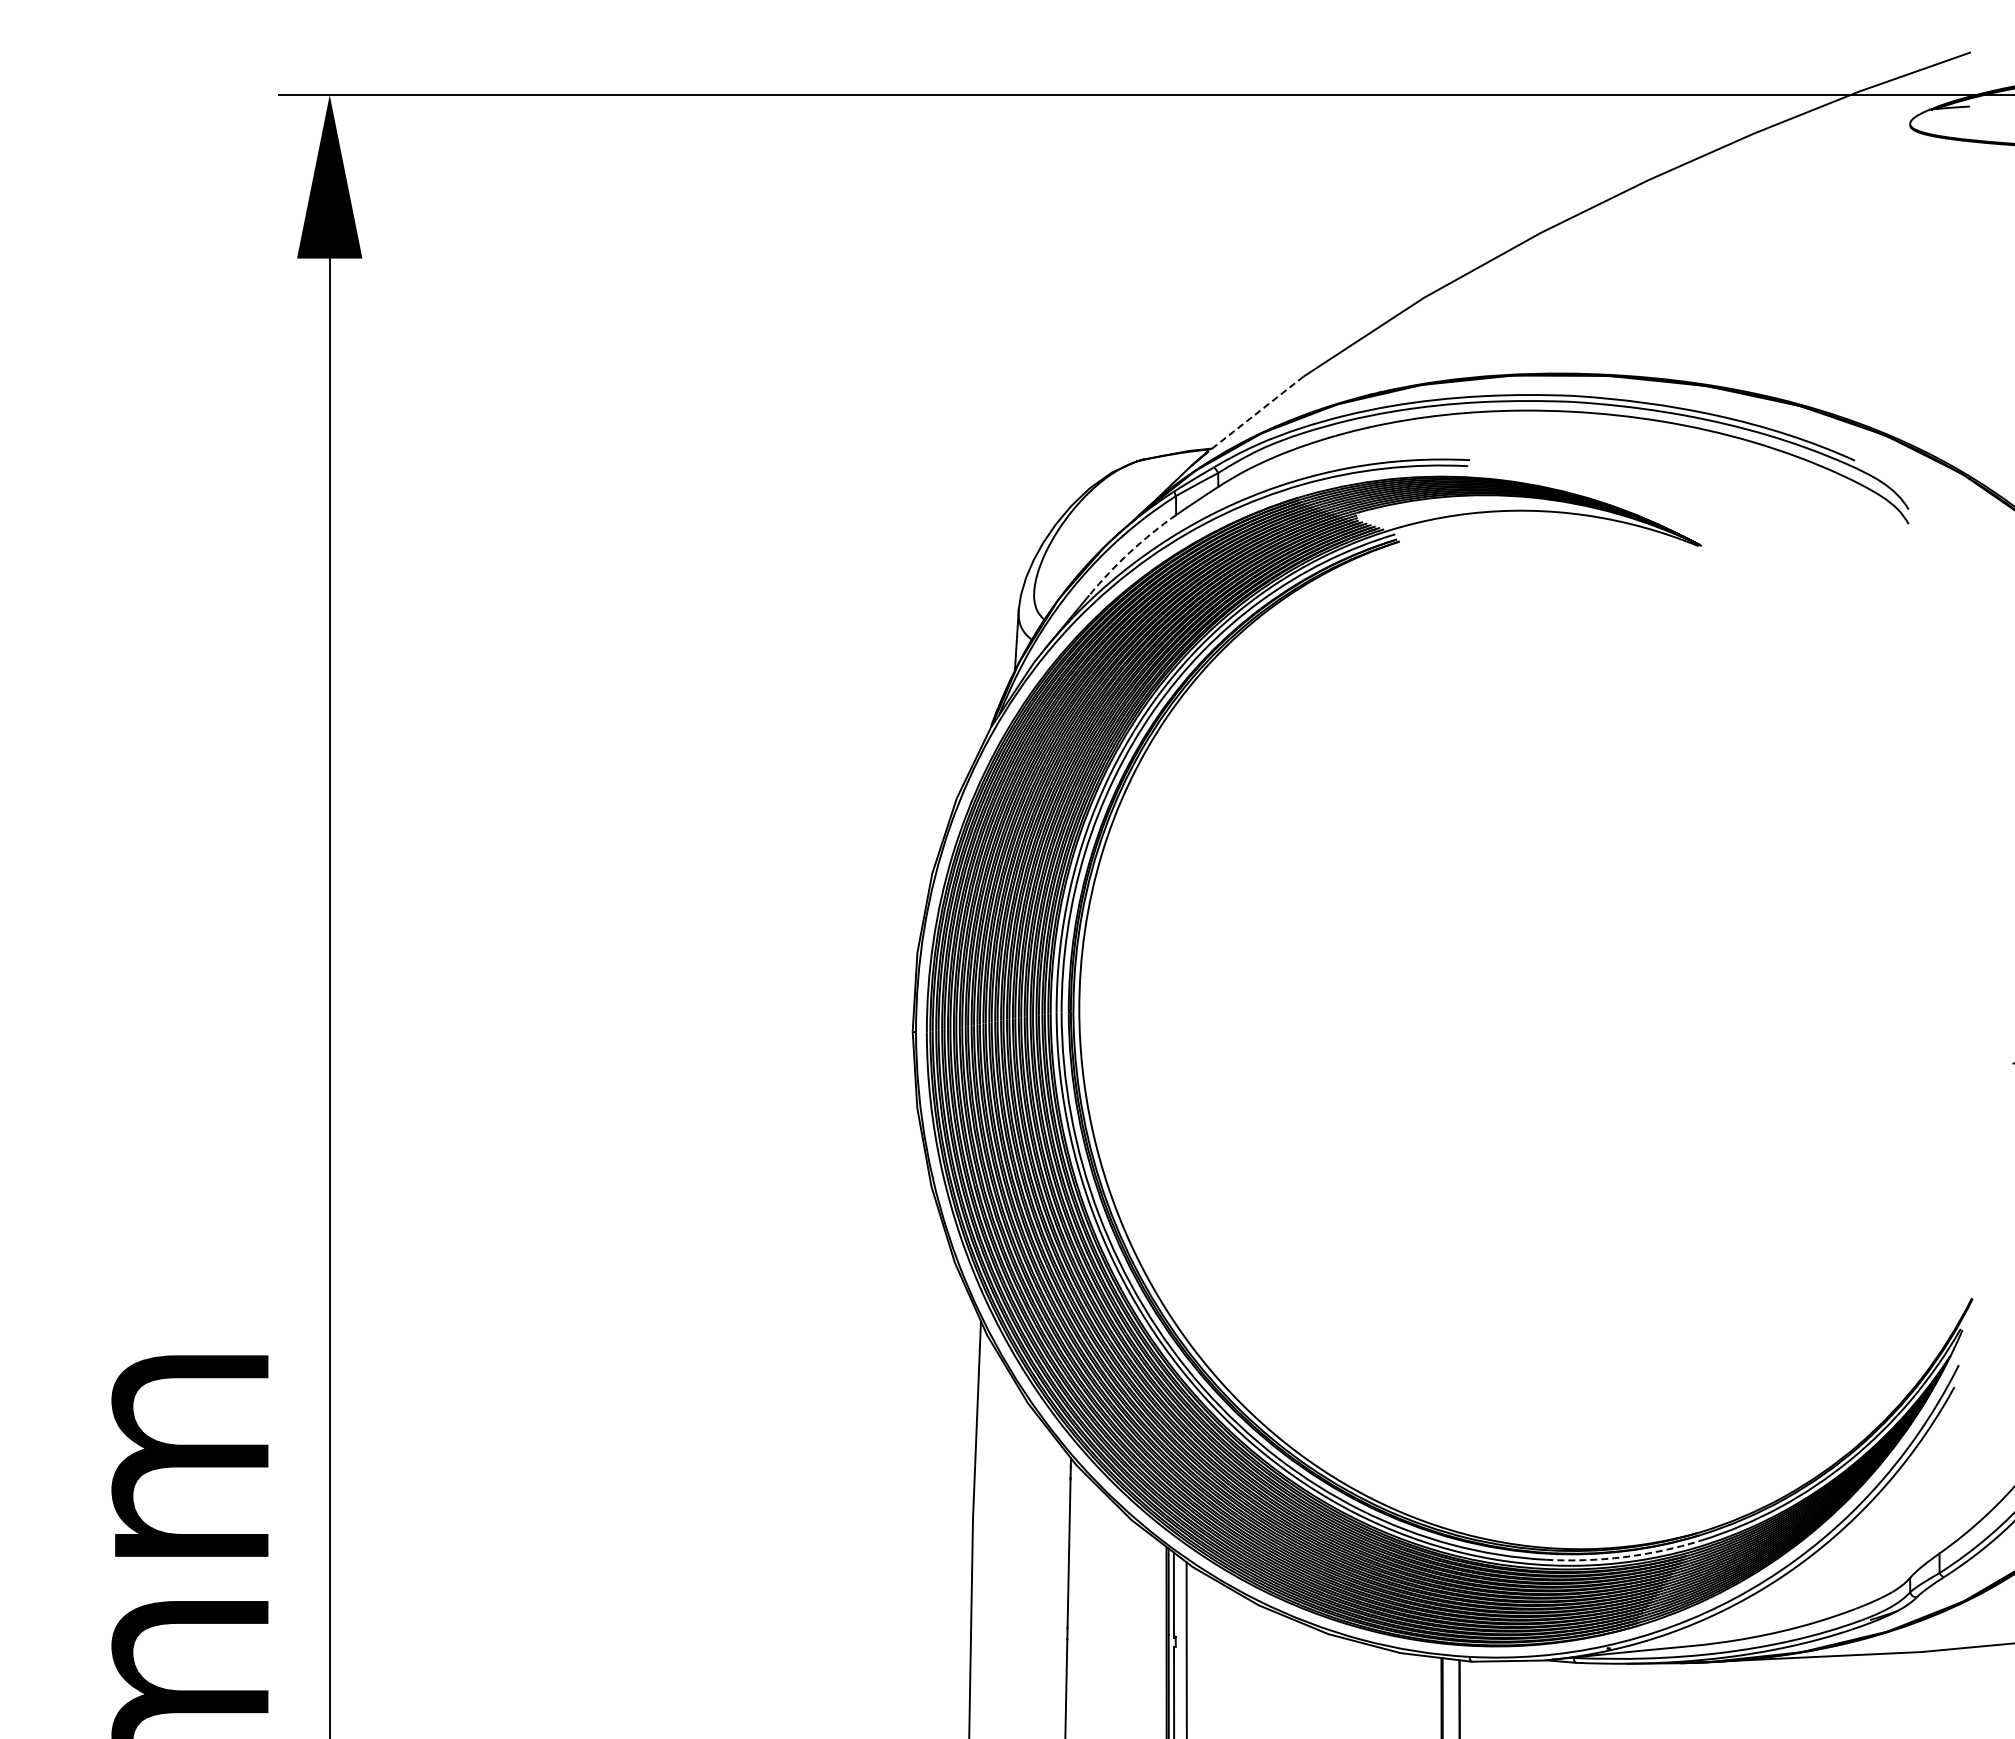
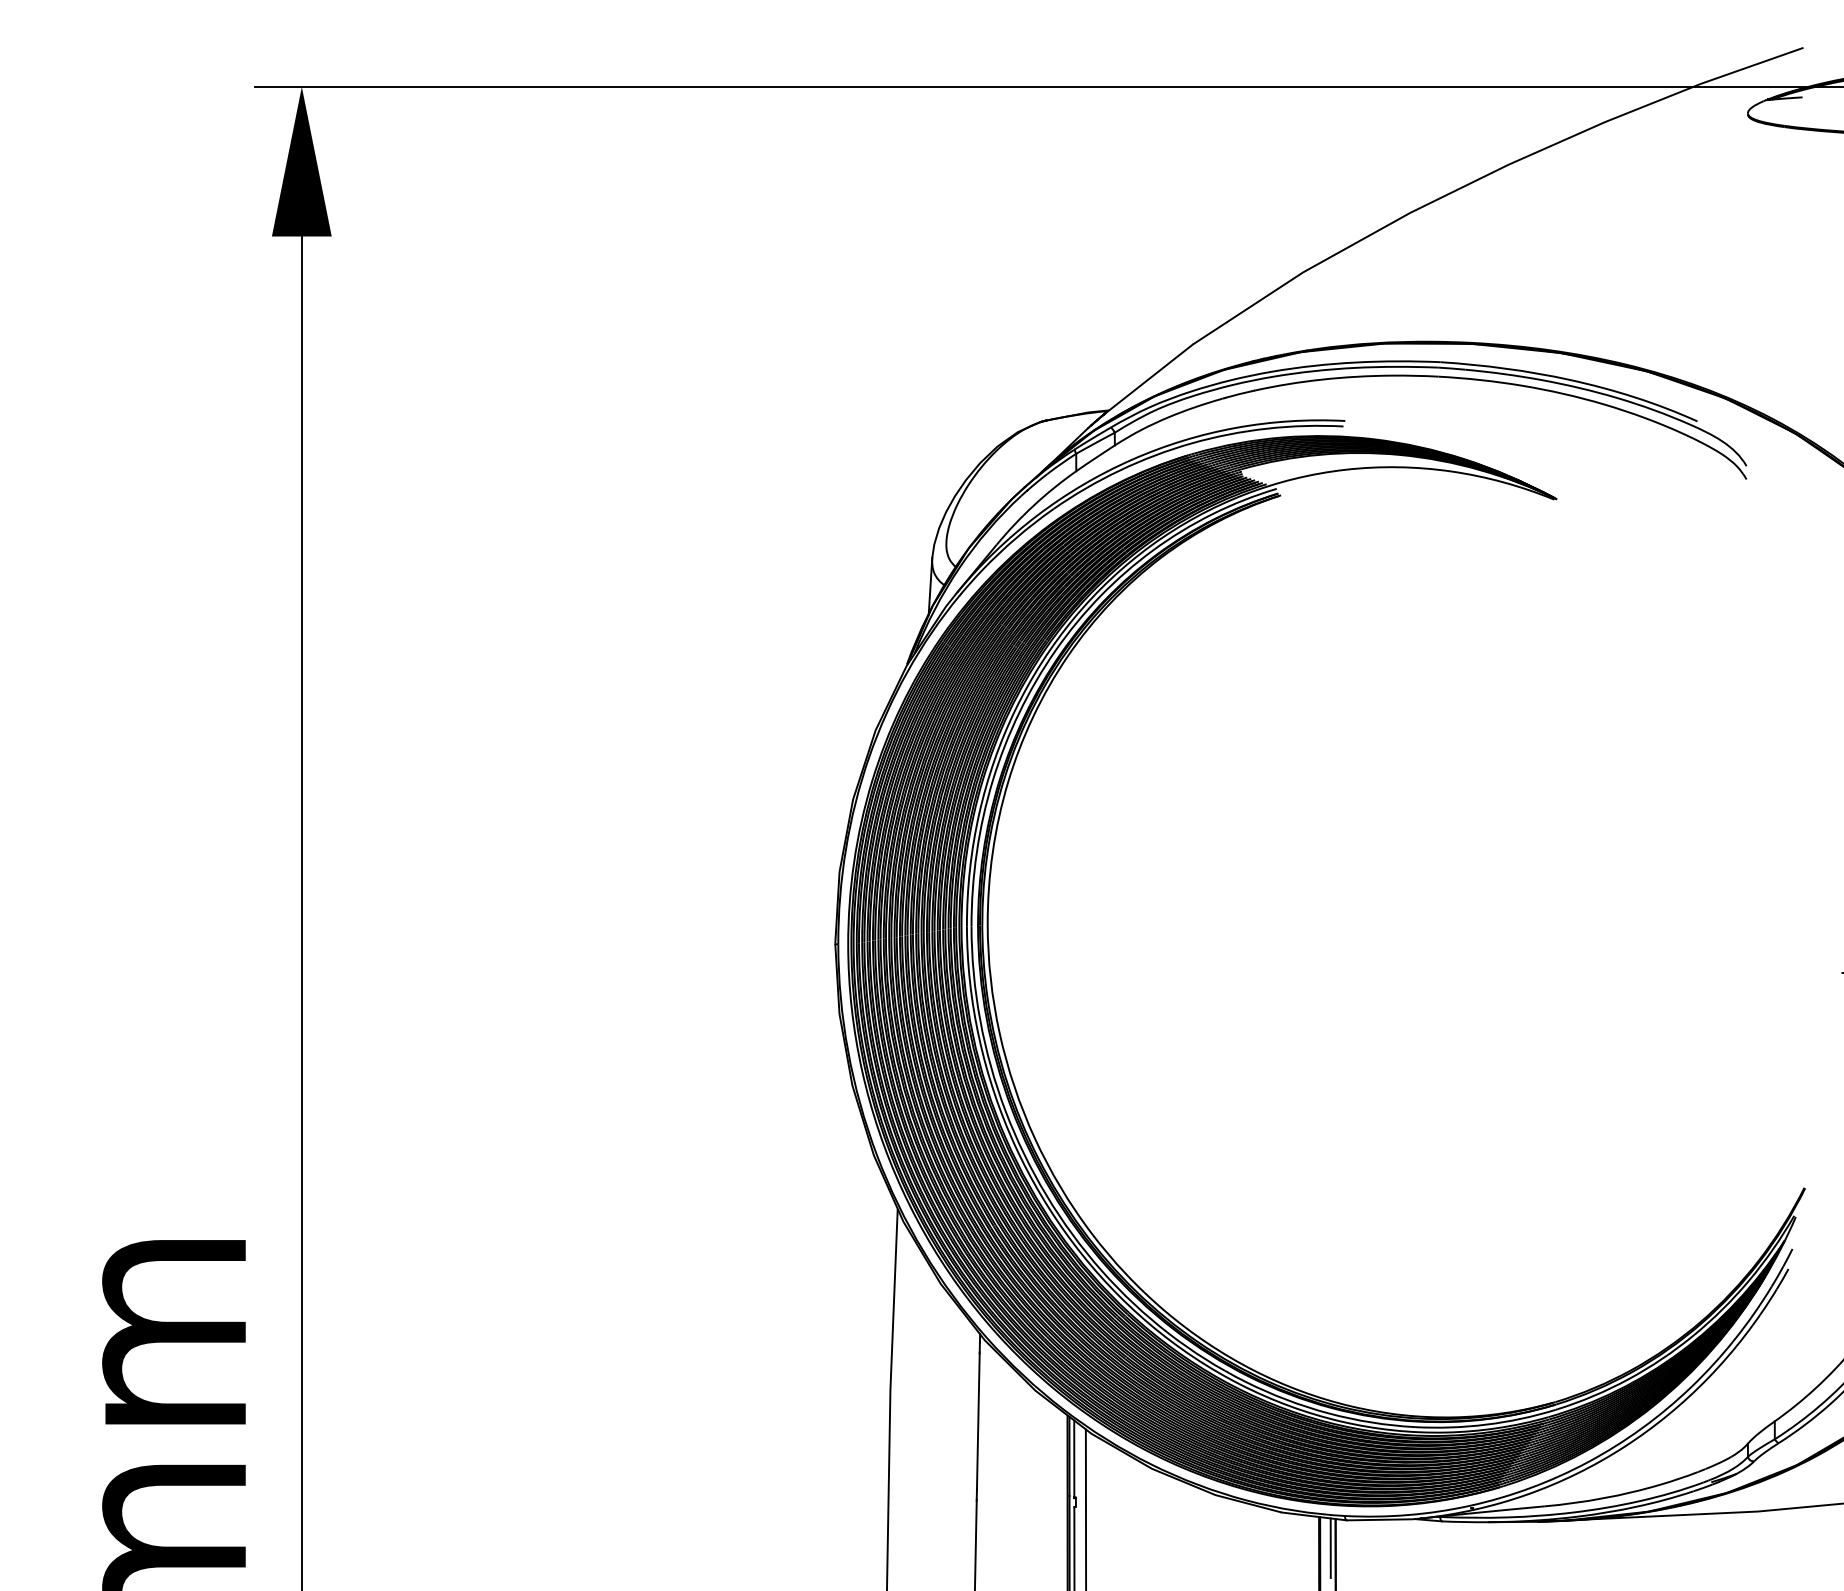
line: (1253, 416) -> (1147, 381), dashed -> solid
arc: (1130, 552) -> (1034, 505), dashed -> solid
arc: (1624, 1557) -> (1486, 1425), dashed -> solid
line: (1454, 1691) -> (1331, 1547), added

